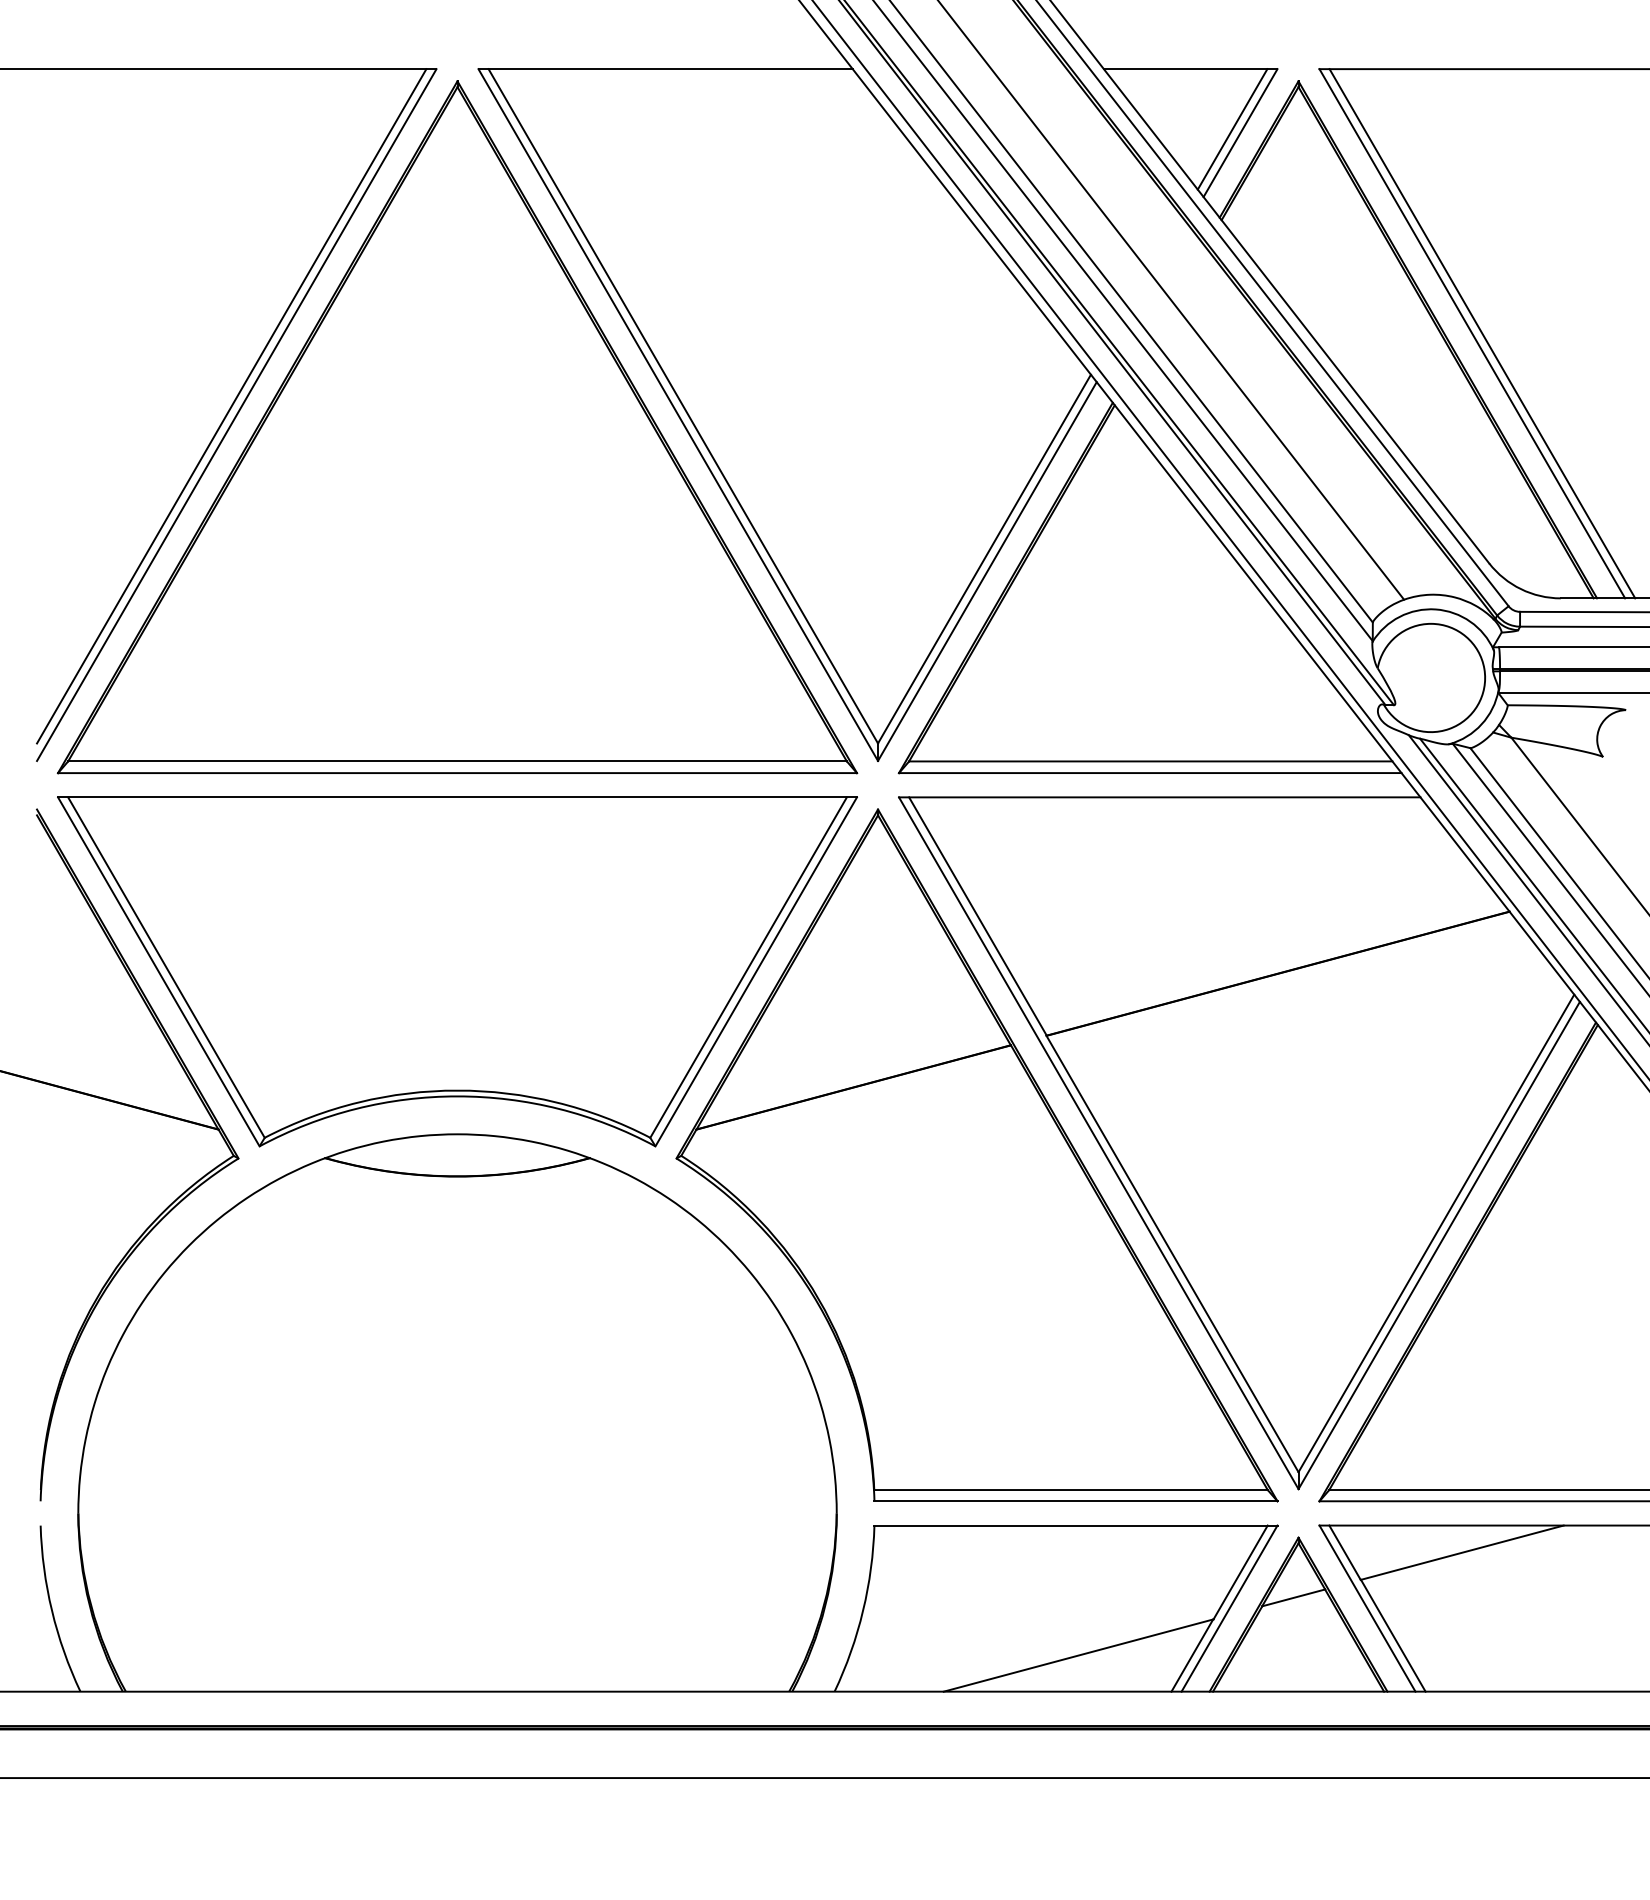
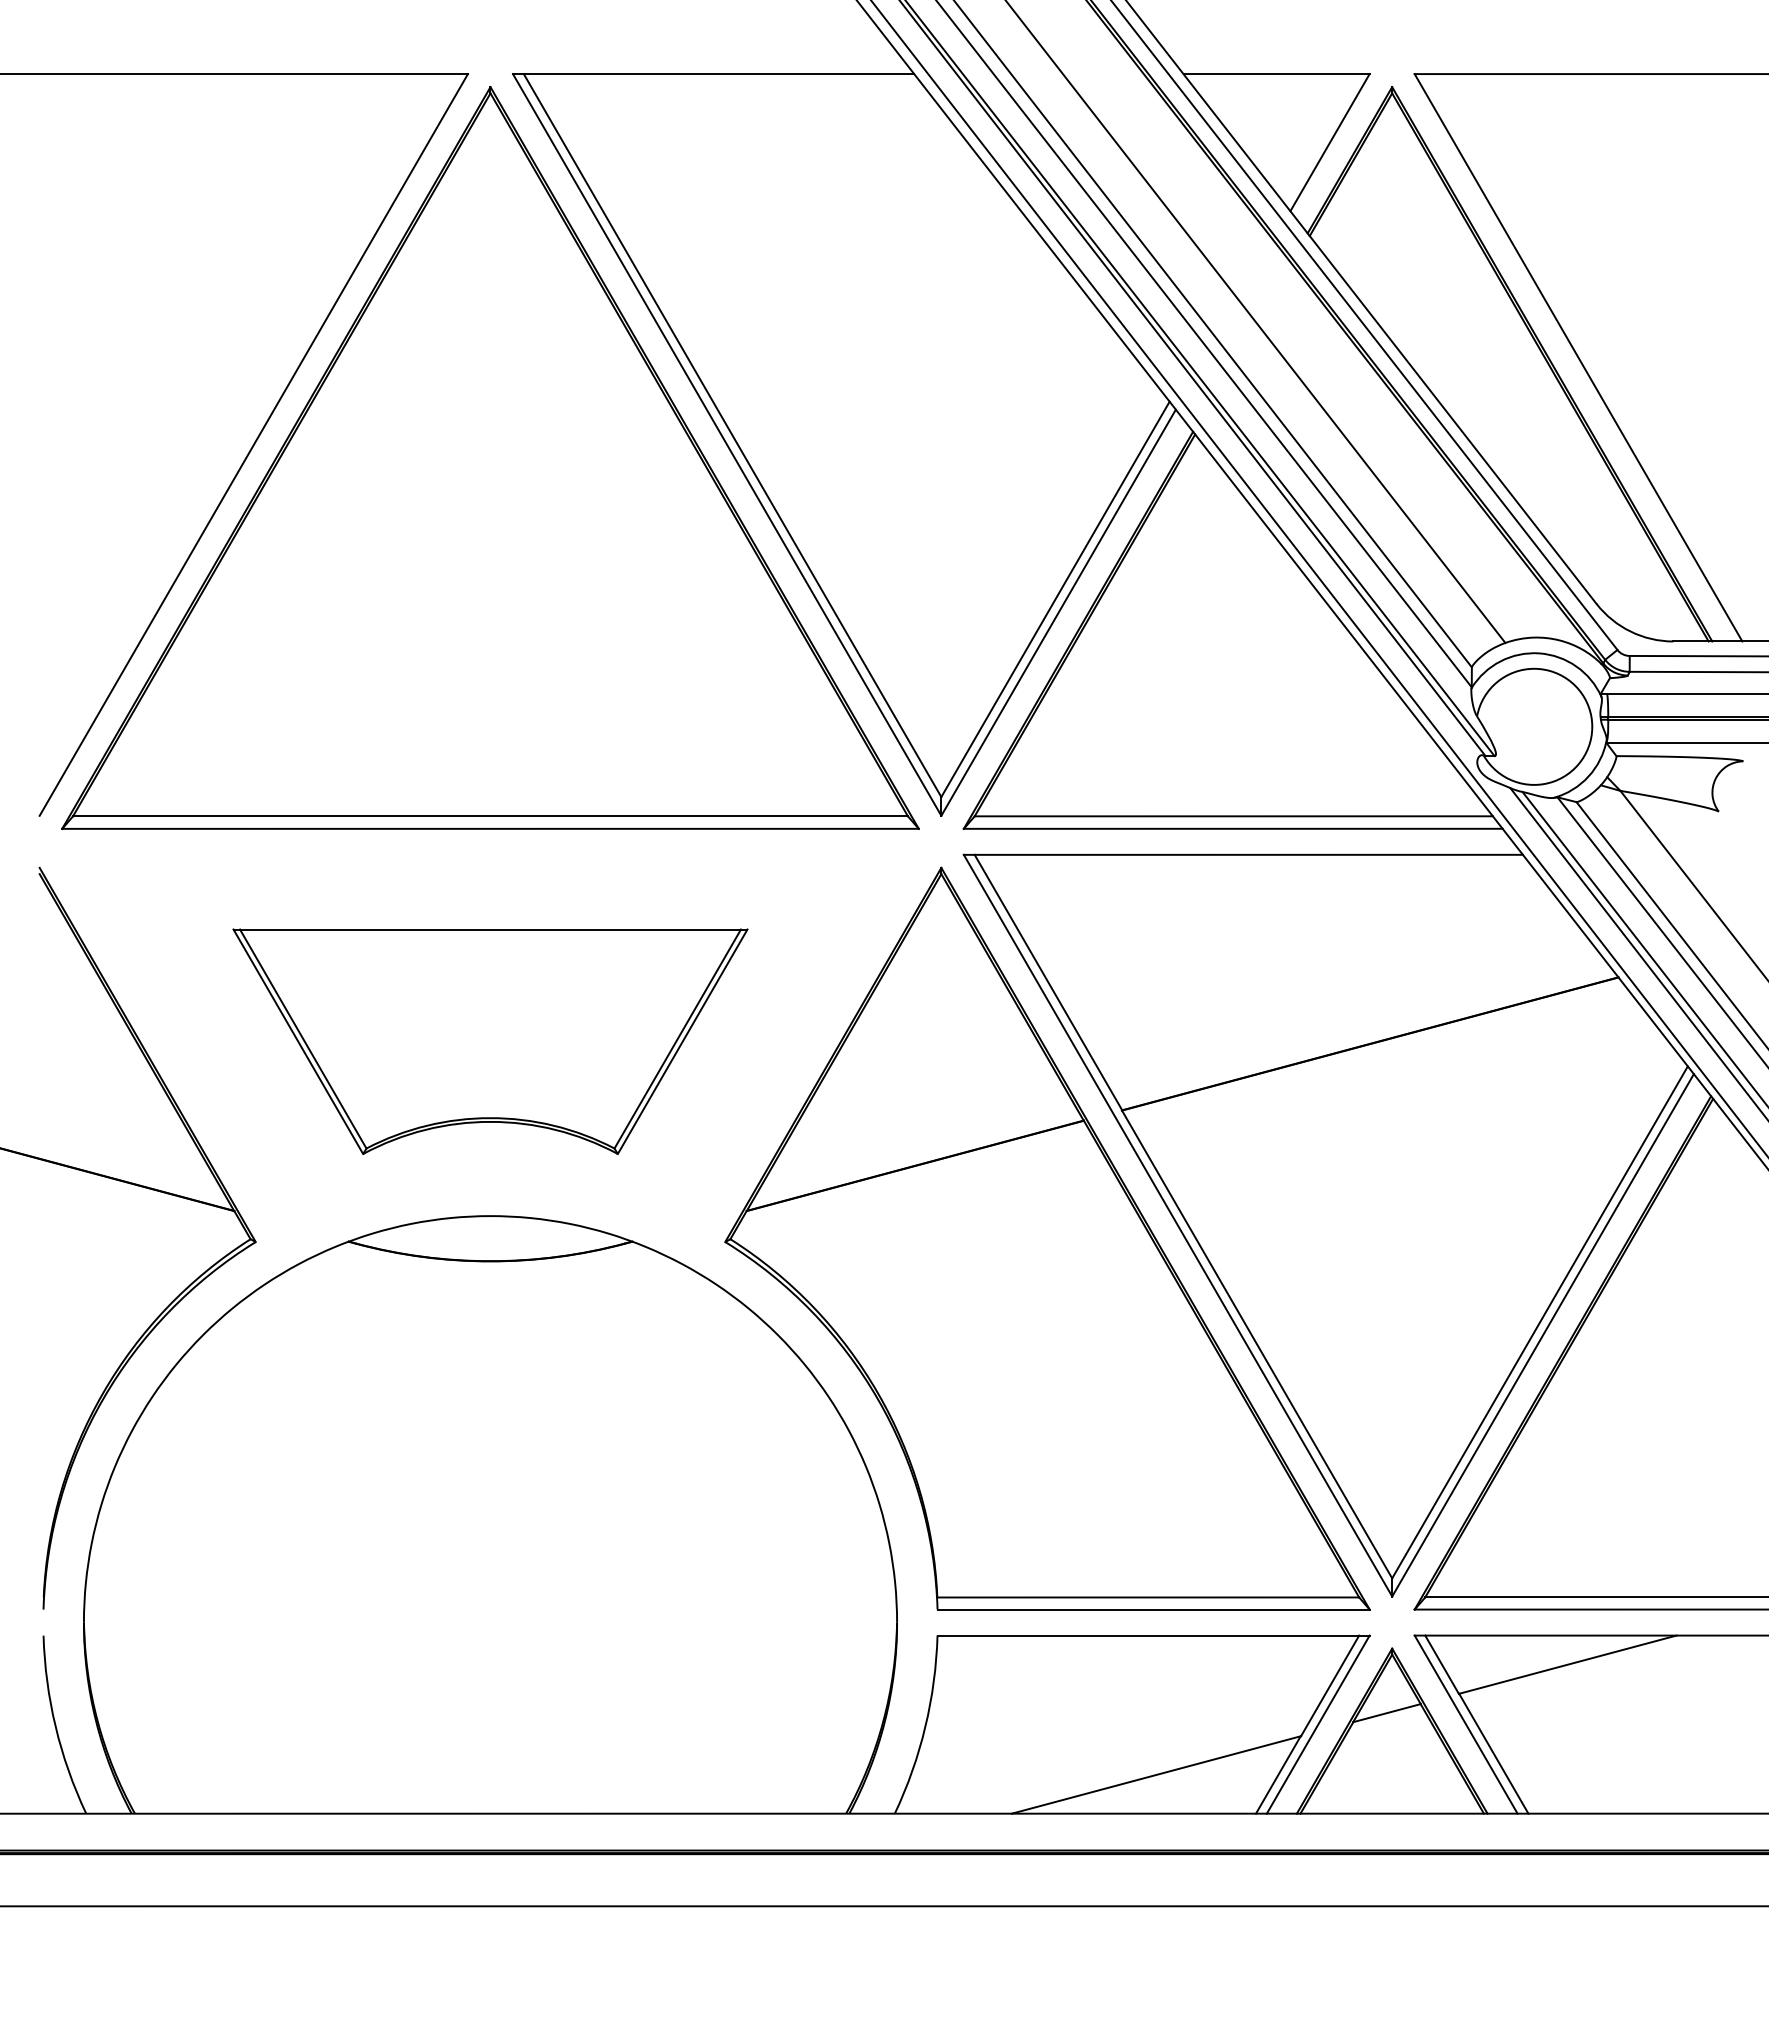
line: (1232, 129) -> (1321, 138), removed
line: (1482, 333) -> (1589, 357), removed
line: (231, 406) -> (248, 435), removed
part: (457, 971) -> (490, 1041), size x0.6

